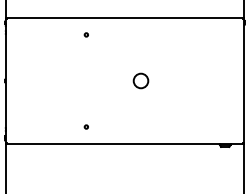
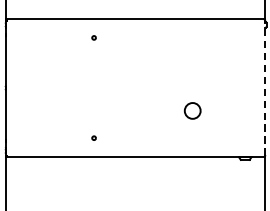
circle: (140, 80) -> (192, 110), moved
line: (243, 80) -> (265, 87), solid -> dashed

